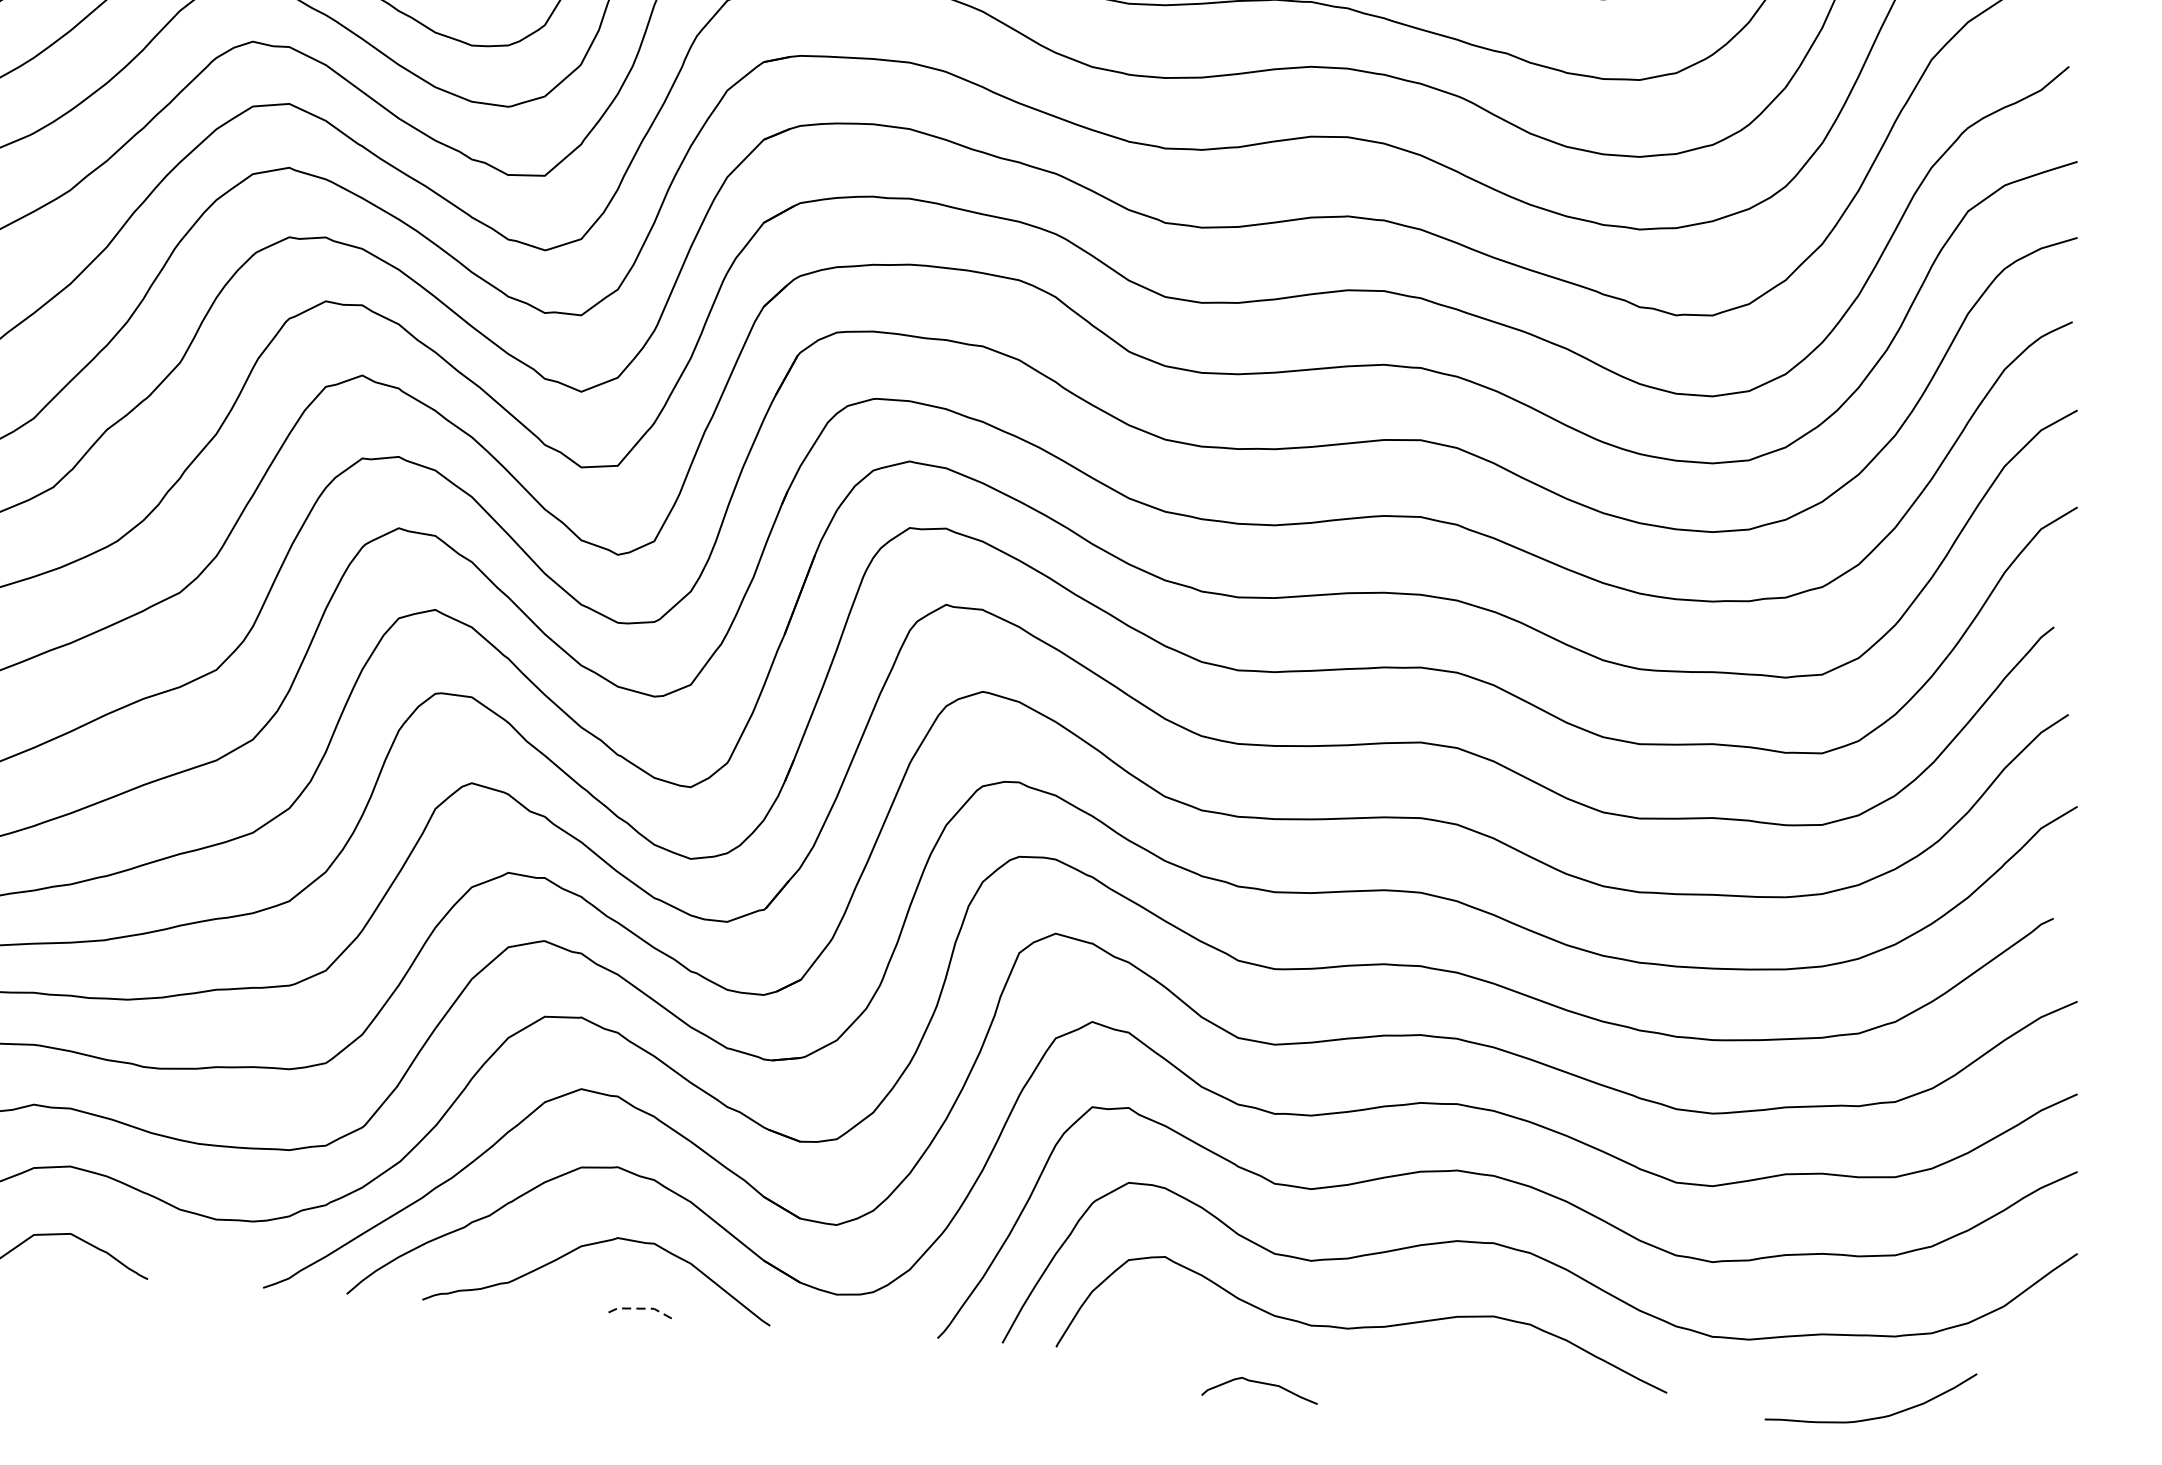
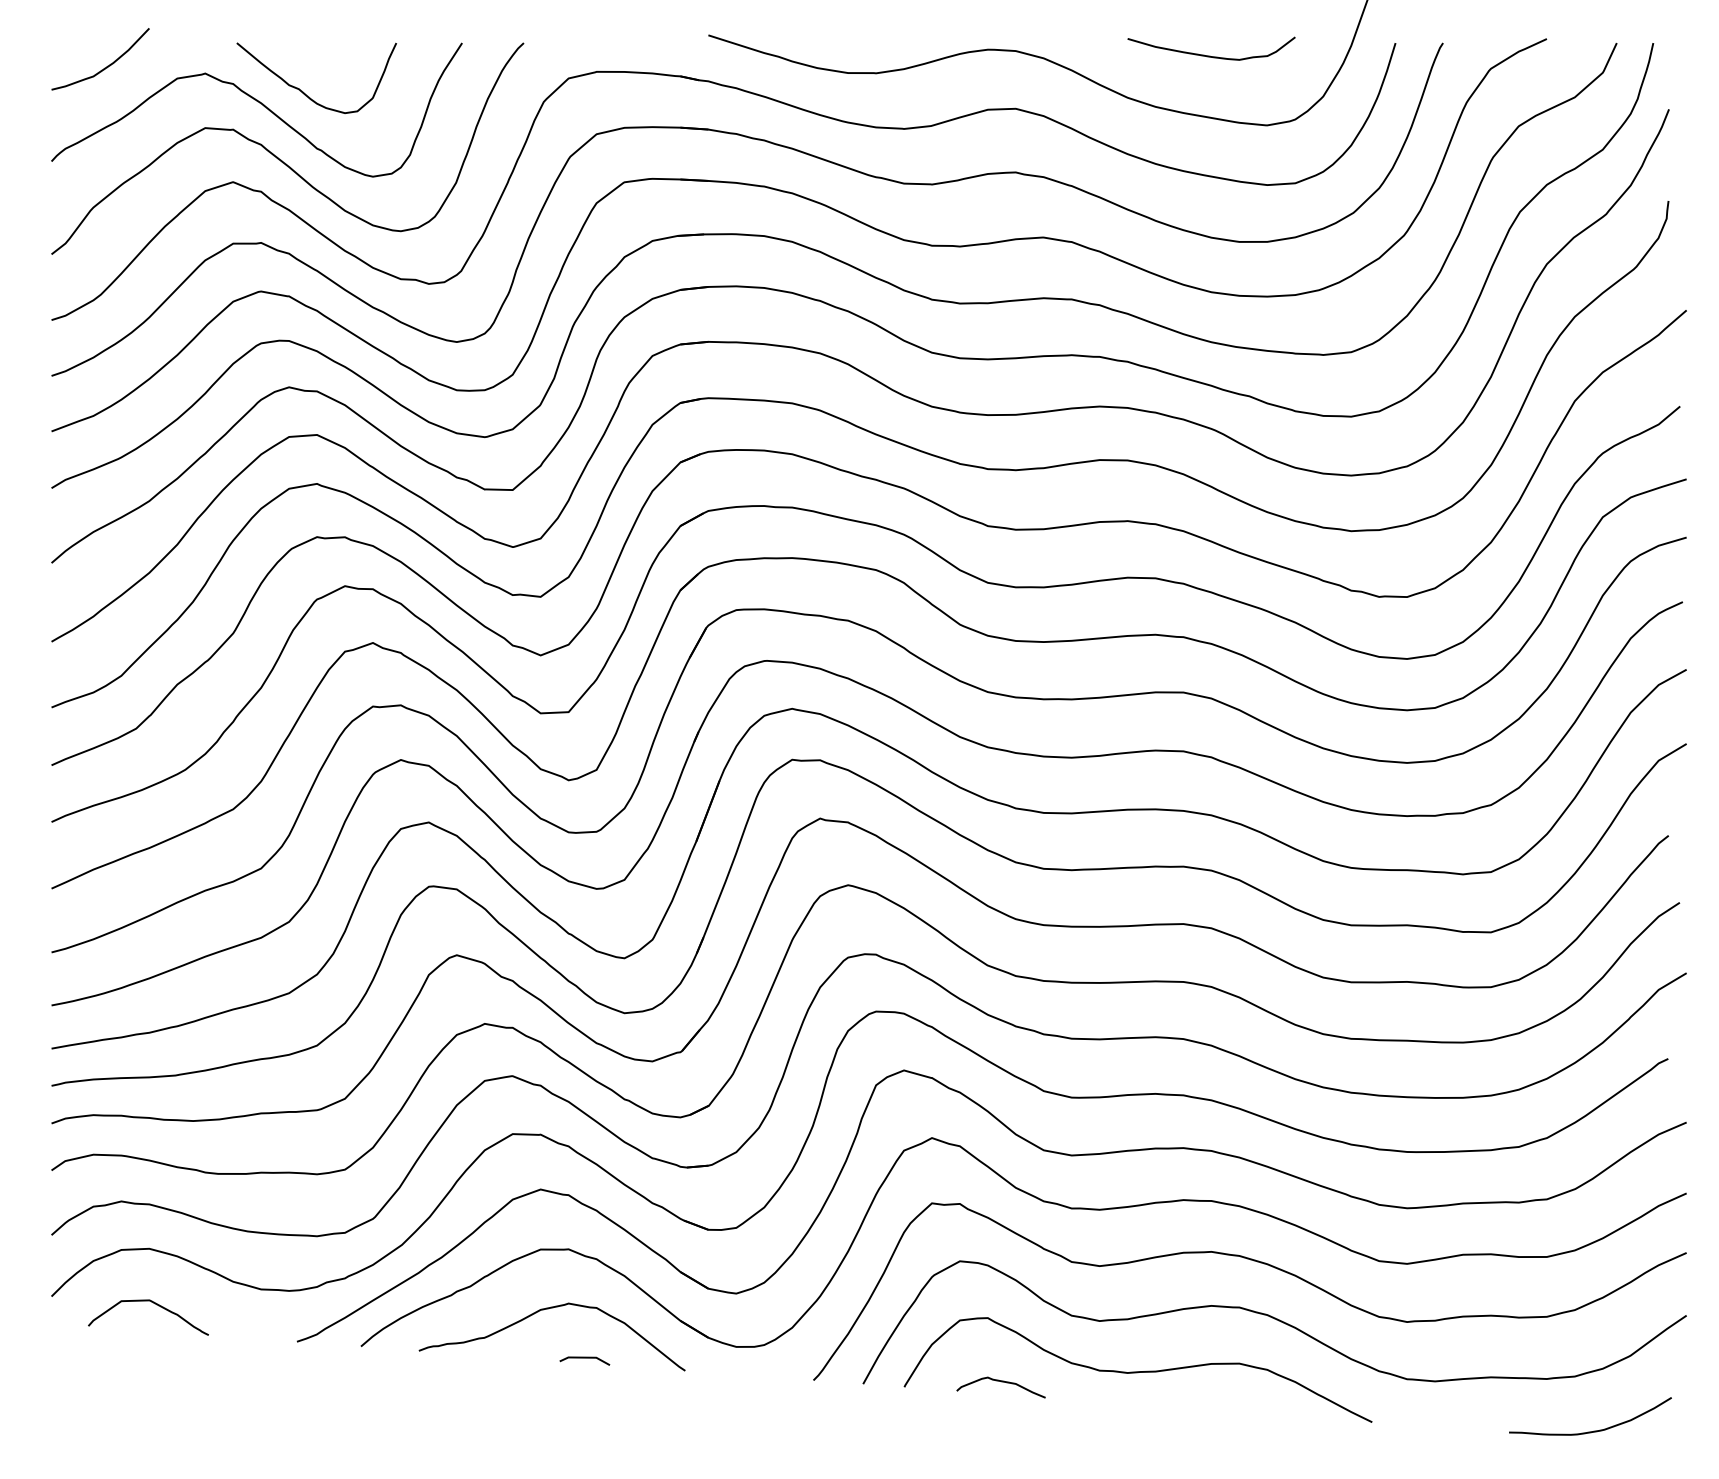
line: (639, 1308) -> (585, 1357), dashed -> solid
curve: (1260, 1384) -> (1001, 1382), moved
curve: (1875, 1416) -> (1593, 1430), moved

